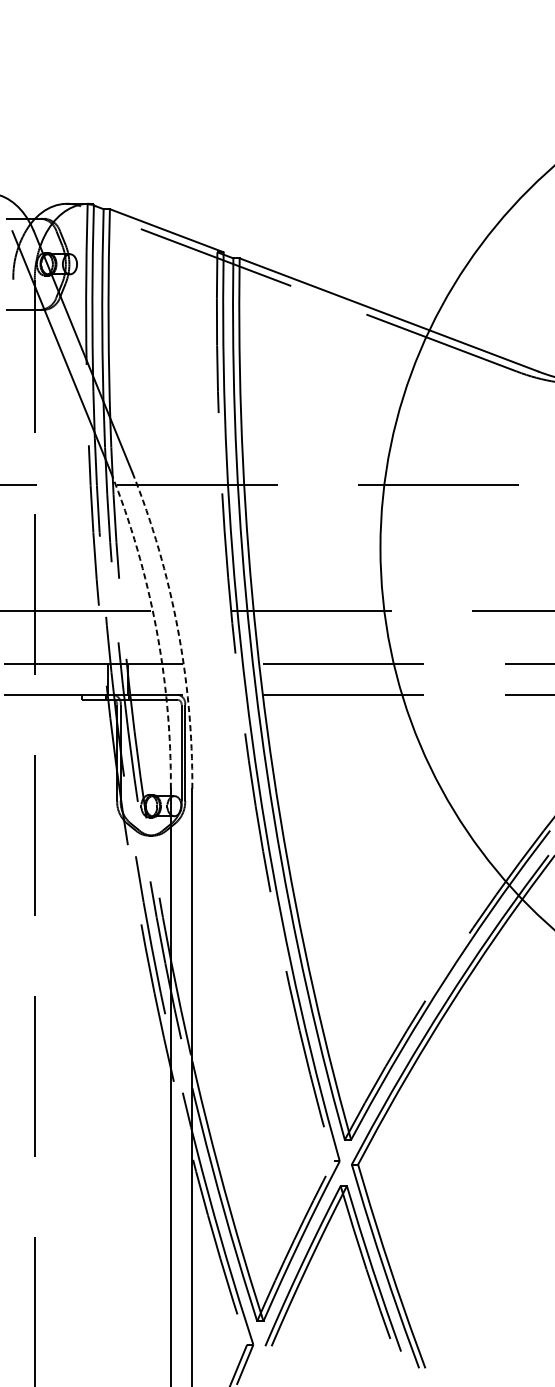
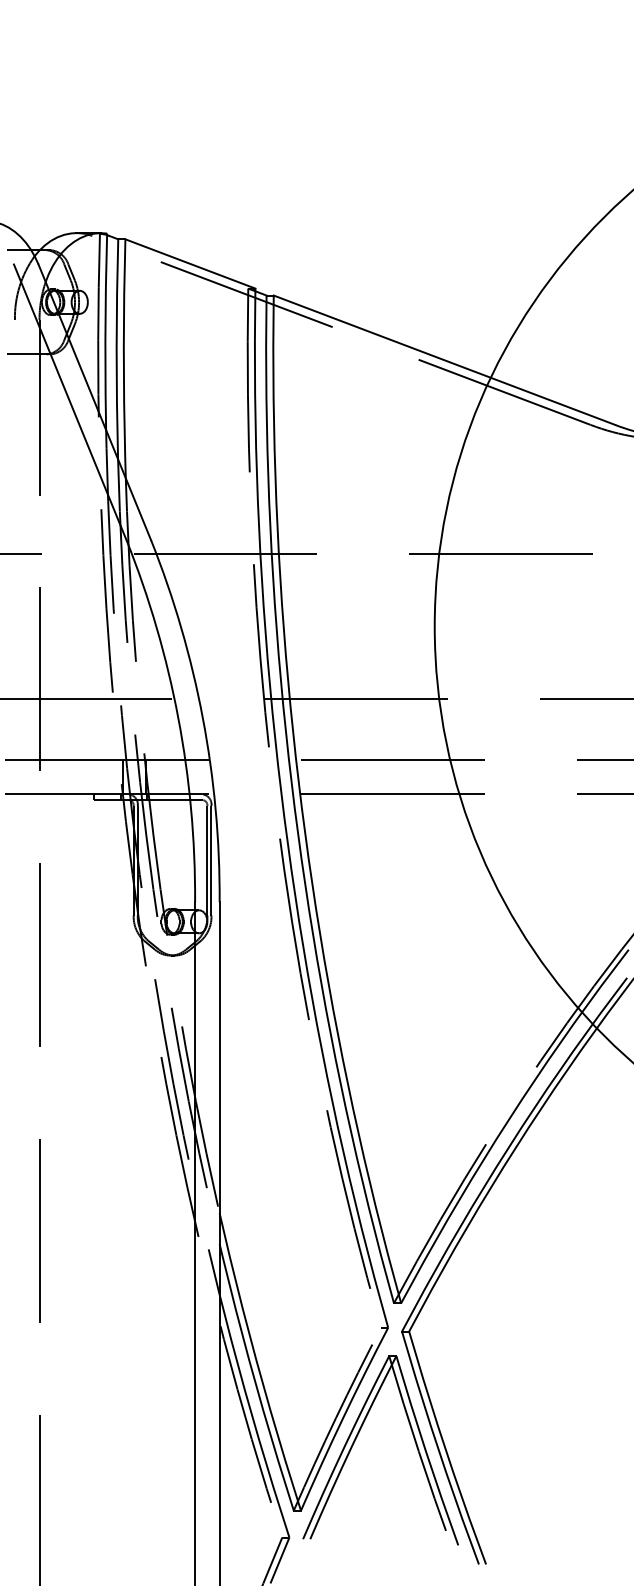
arc: (156, 627) -> (178, 717), dashed -> solid
arc: (177, 627) -> (202, 717), dashed -> solid

